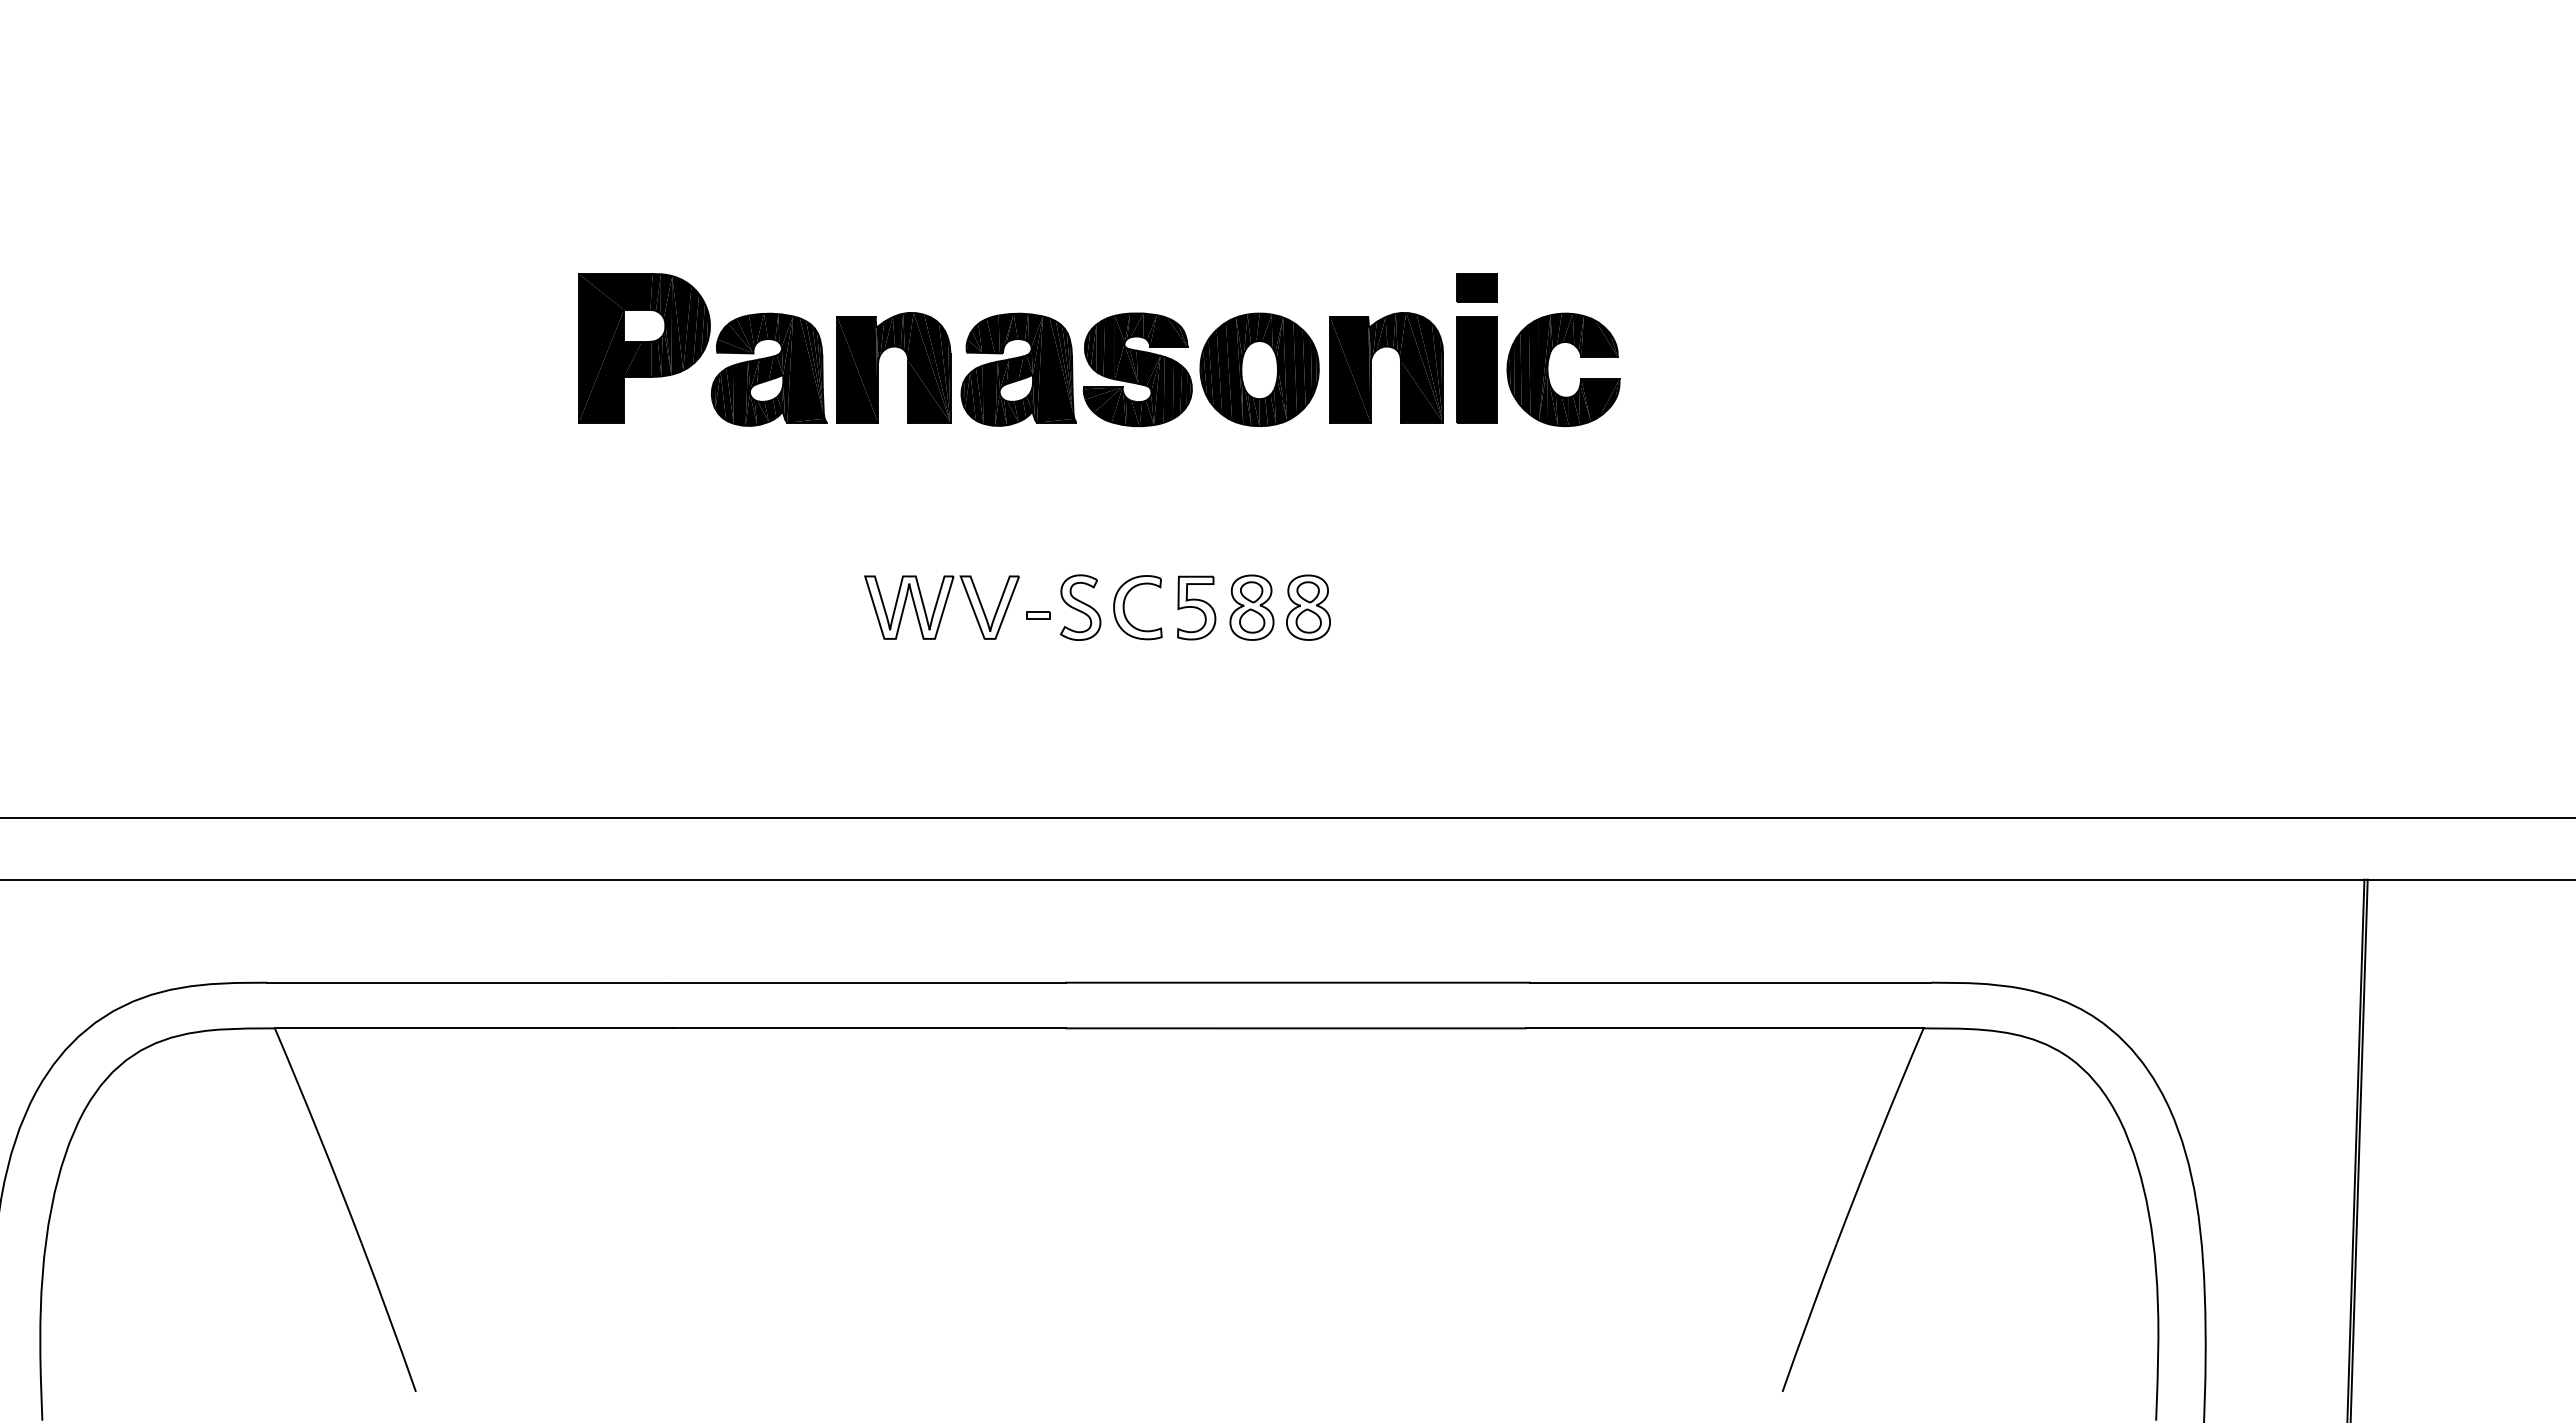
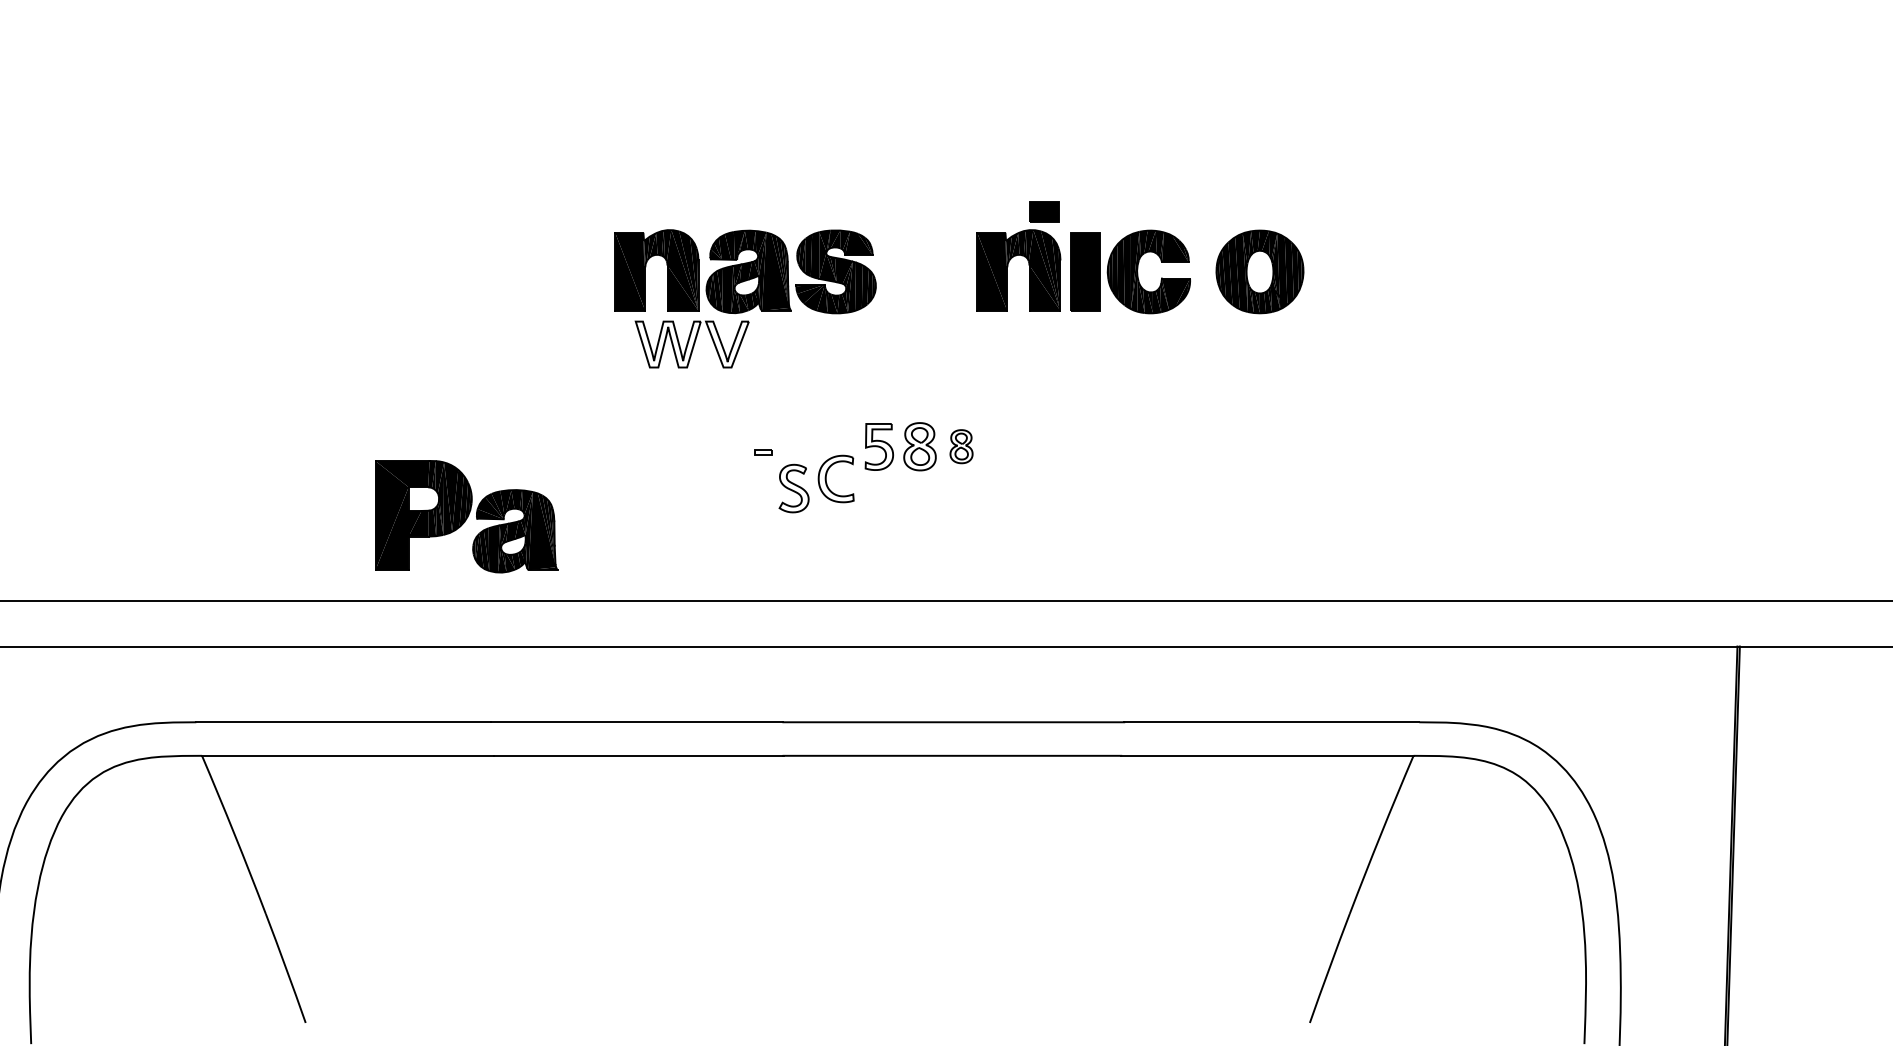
part: (1476, 287) -> (1044, 211), moved
part: (702, 349) -> (466, 516), moved
part: (1259, 369) -> (1259, 271), moved
part: (941, 607) -> (691, 344), moved
part: (1080, 607) -> (794, 488), moved
part: (1124, 607) -> (826, 478), moved
part: (1308, 607) -> (961, 446), size x0.7

